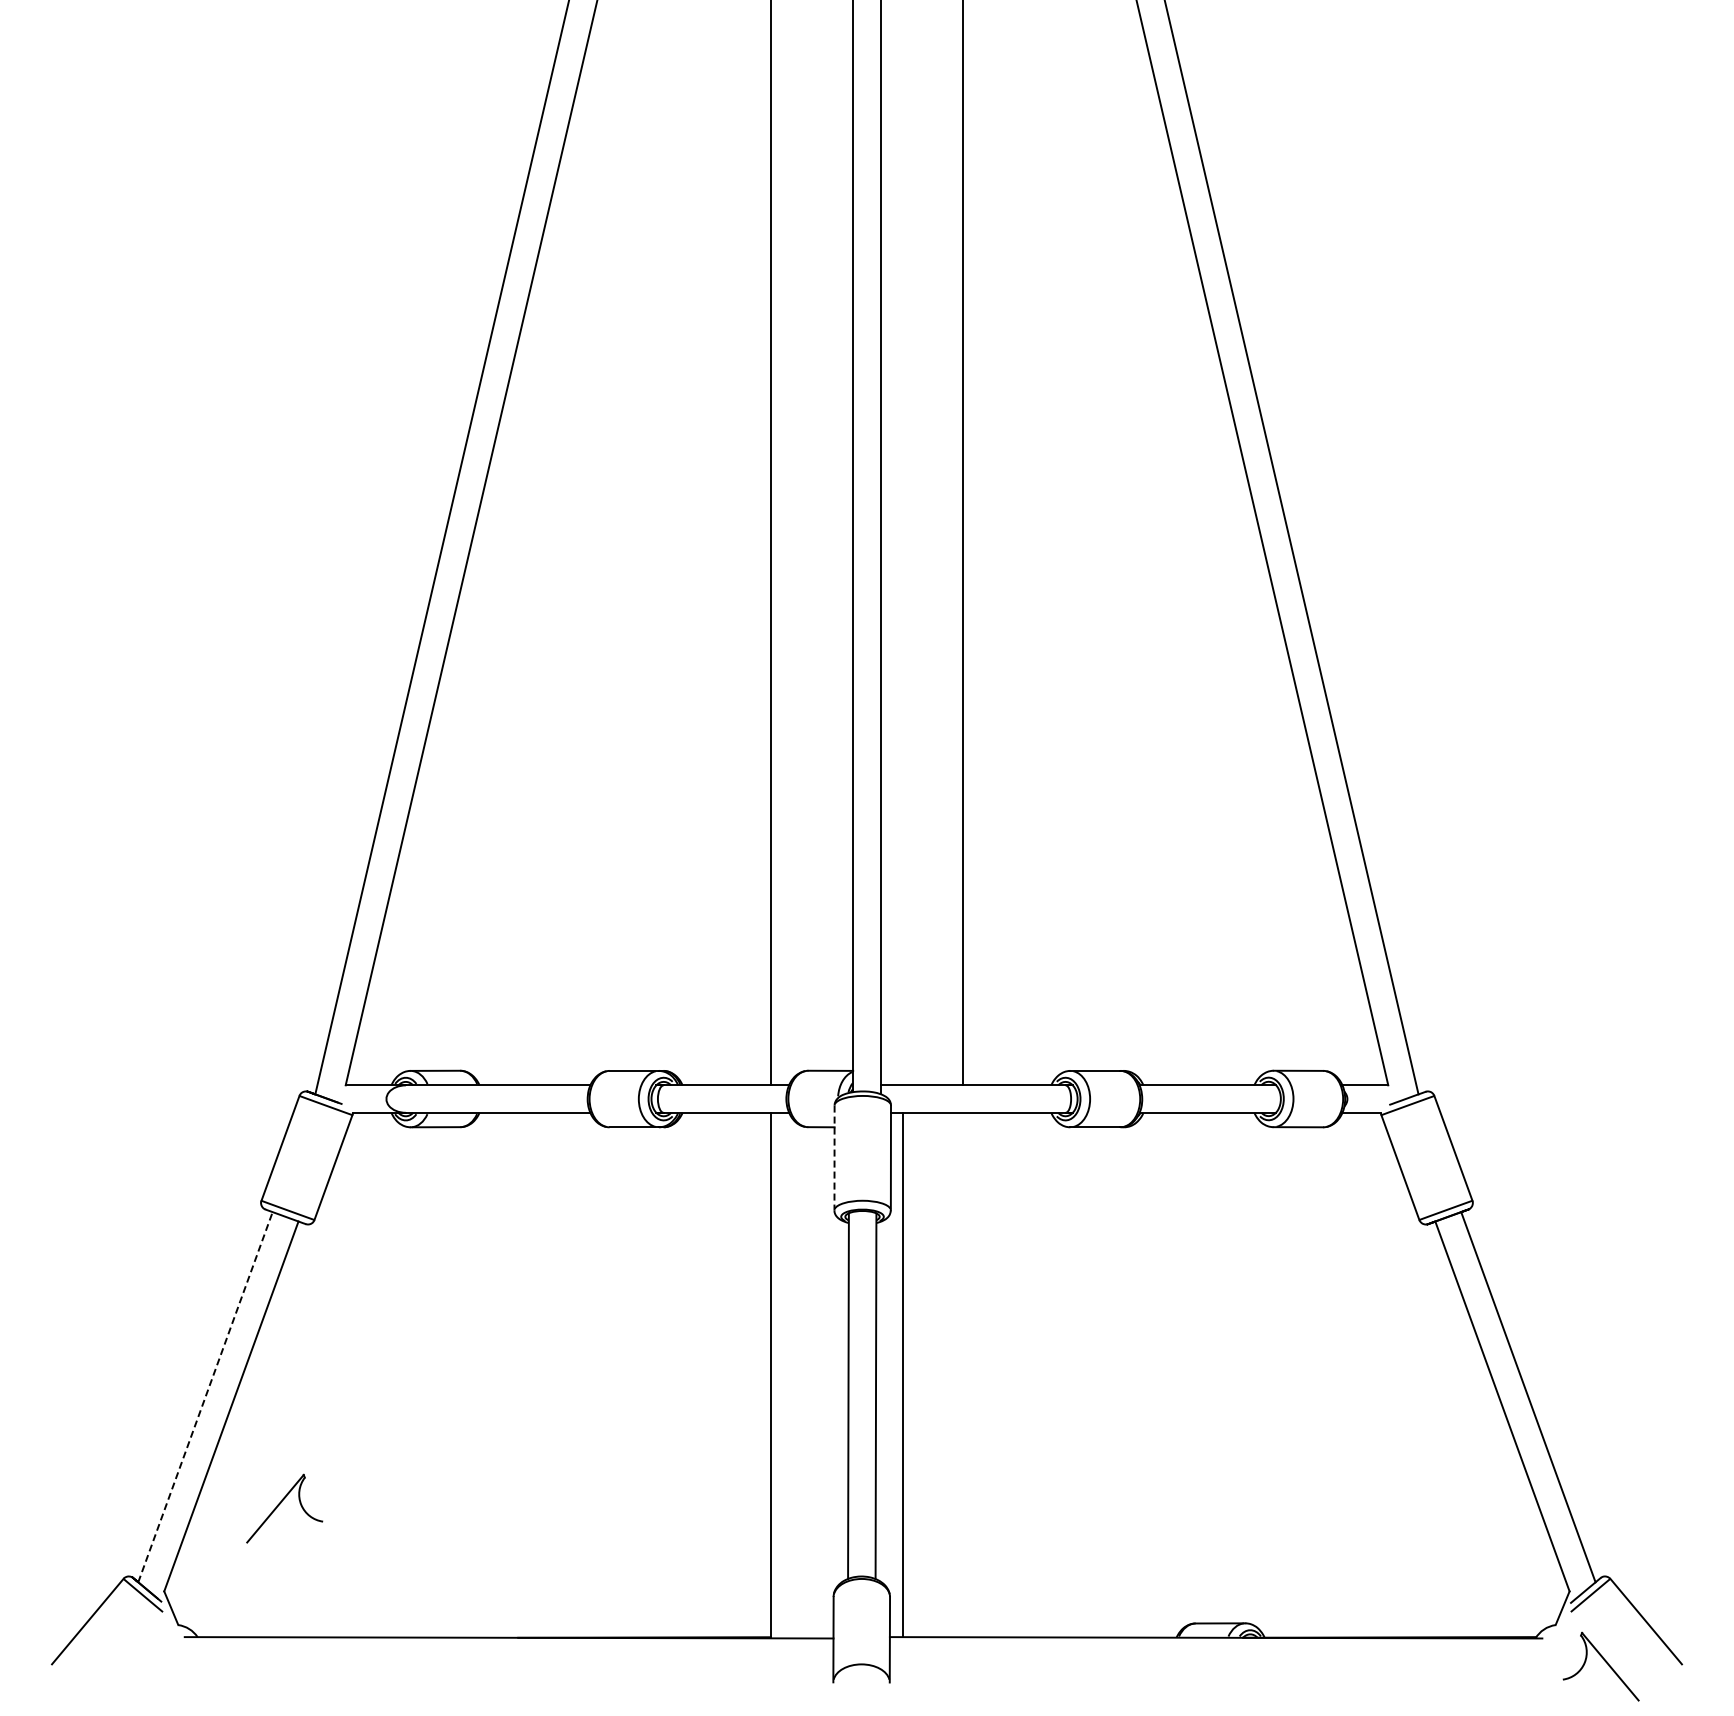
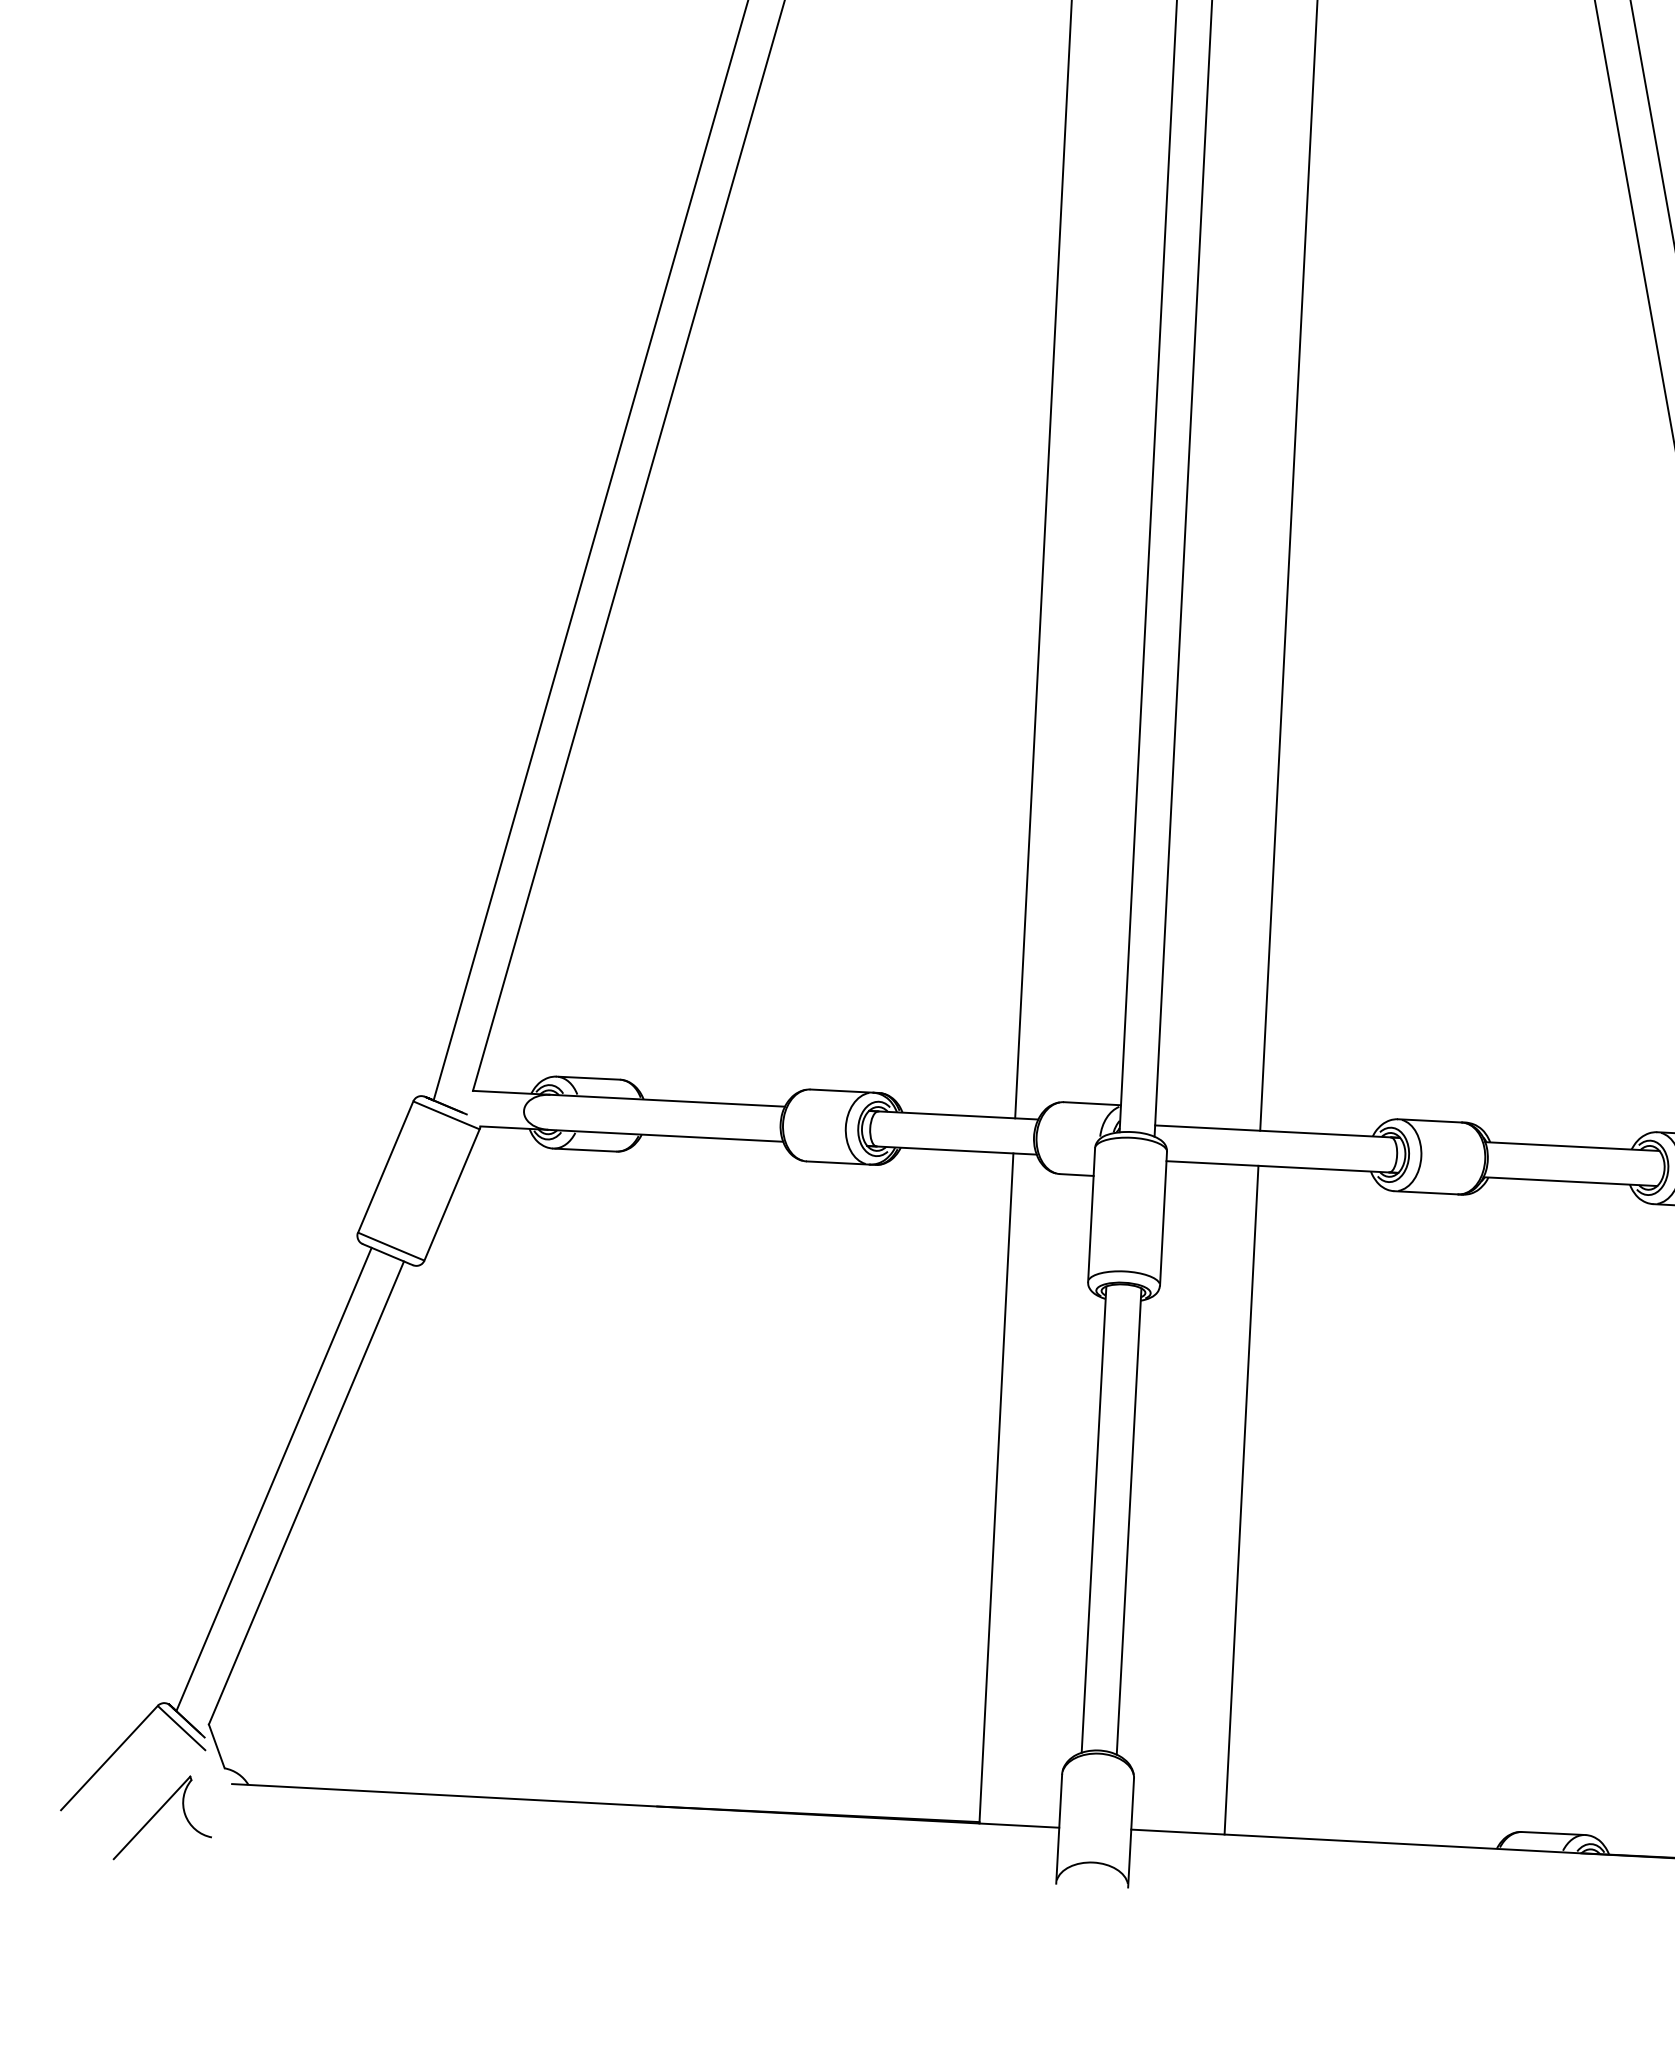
line: (834, 1158) -> (1091, 1215), dashed -> solid
line: (903, 1374) -> (1242, 1499), moved
line: (205, 1397) -> (274, 1479), dashed -> solid
part: (284, 1508) -> (163, 1818), moved

